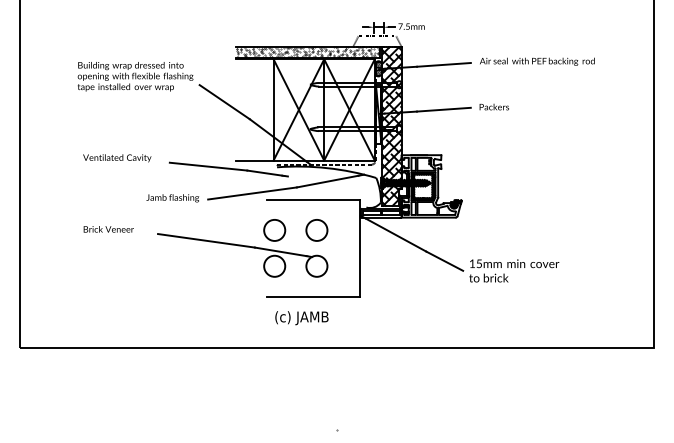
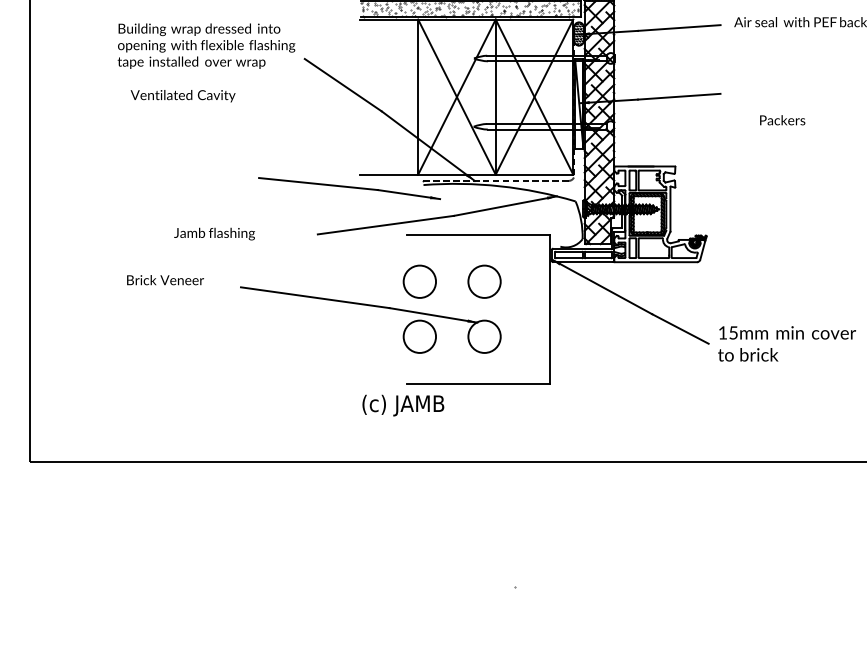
text: (493, 106) -> (781, 119), moved
text: (117, 158) -> (183, 96), moved
text: (172, 198) -> (214, 234), moved
text: (301, 318) -> (402, 406), moved

